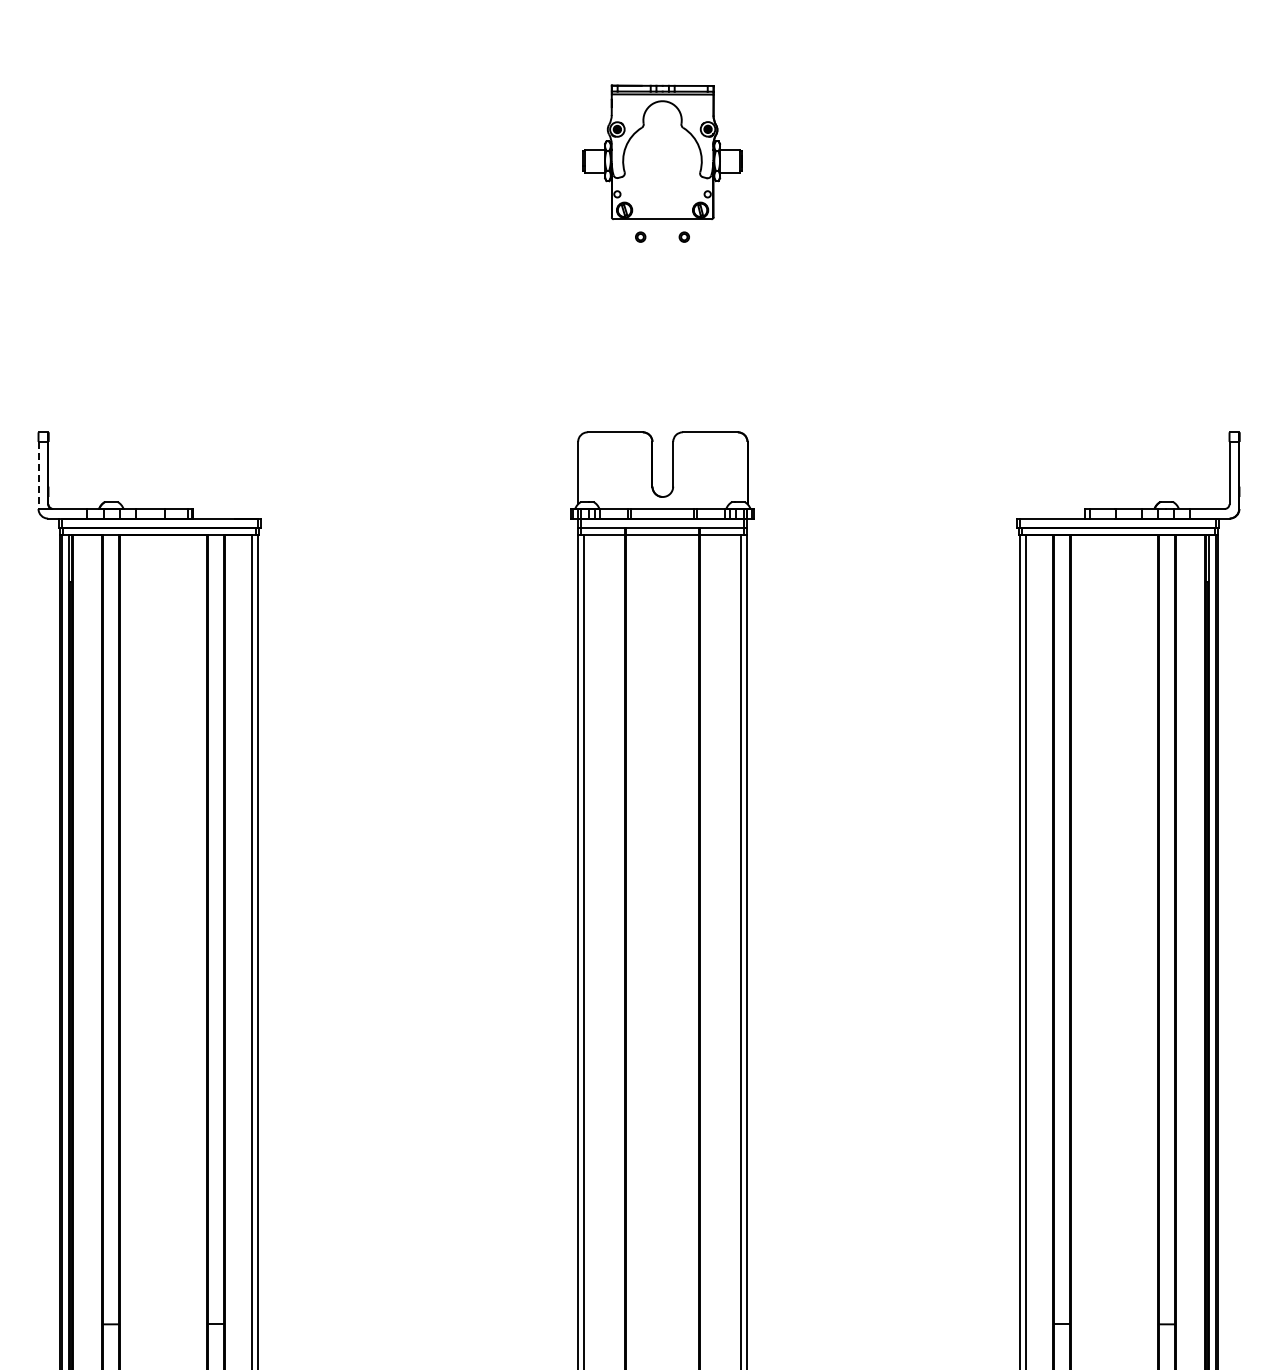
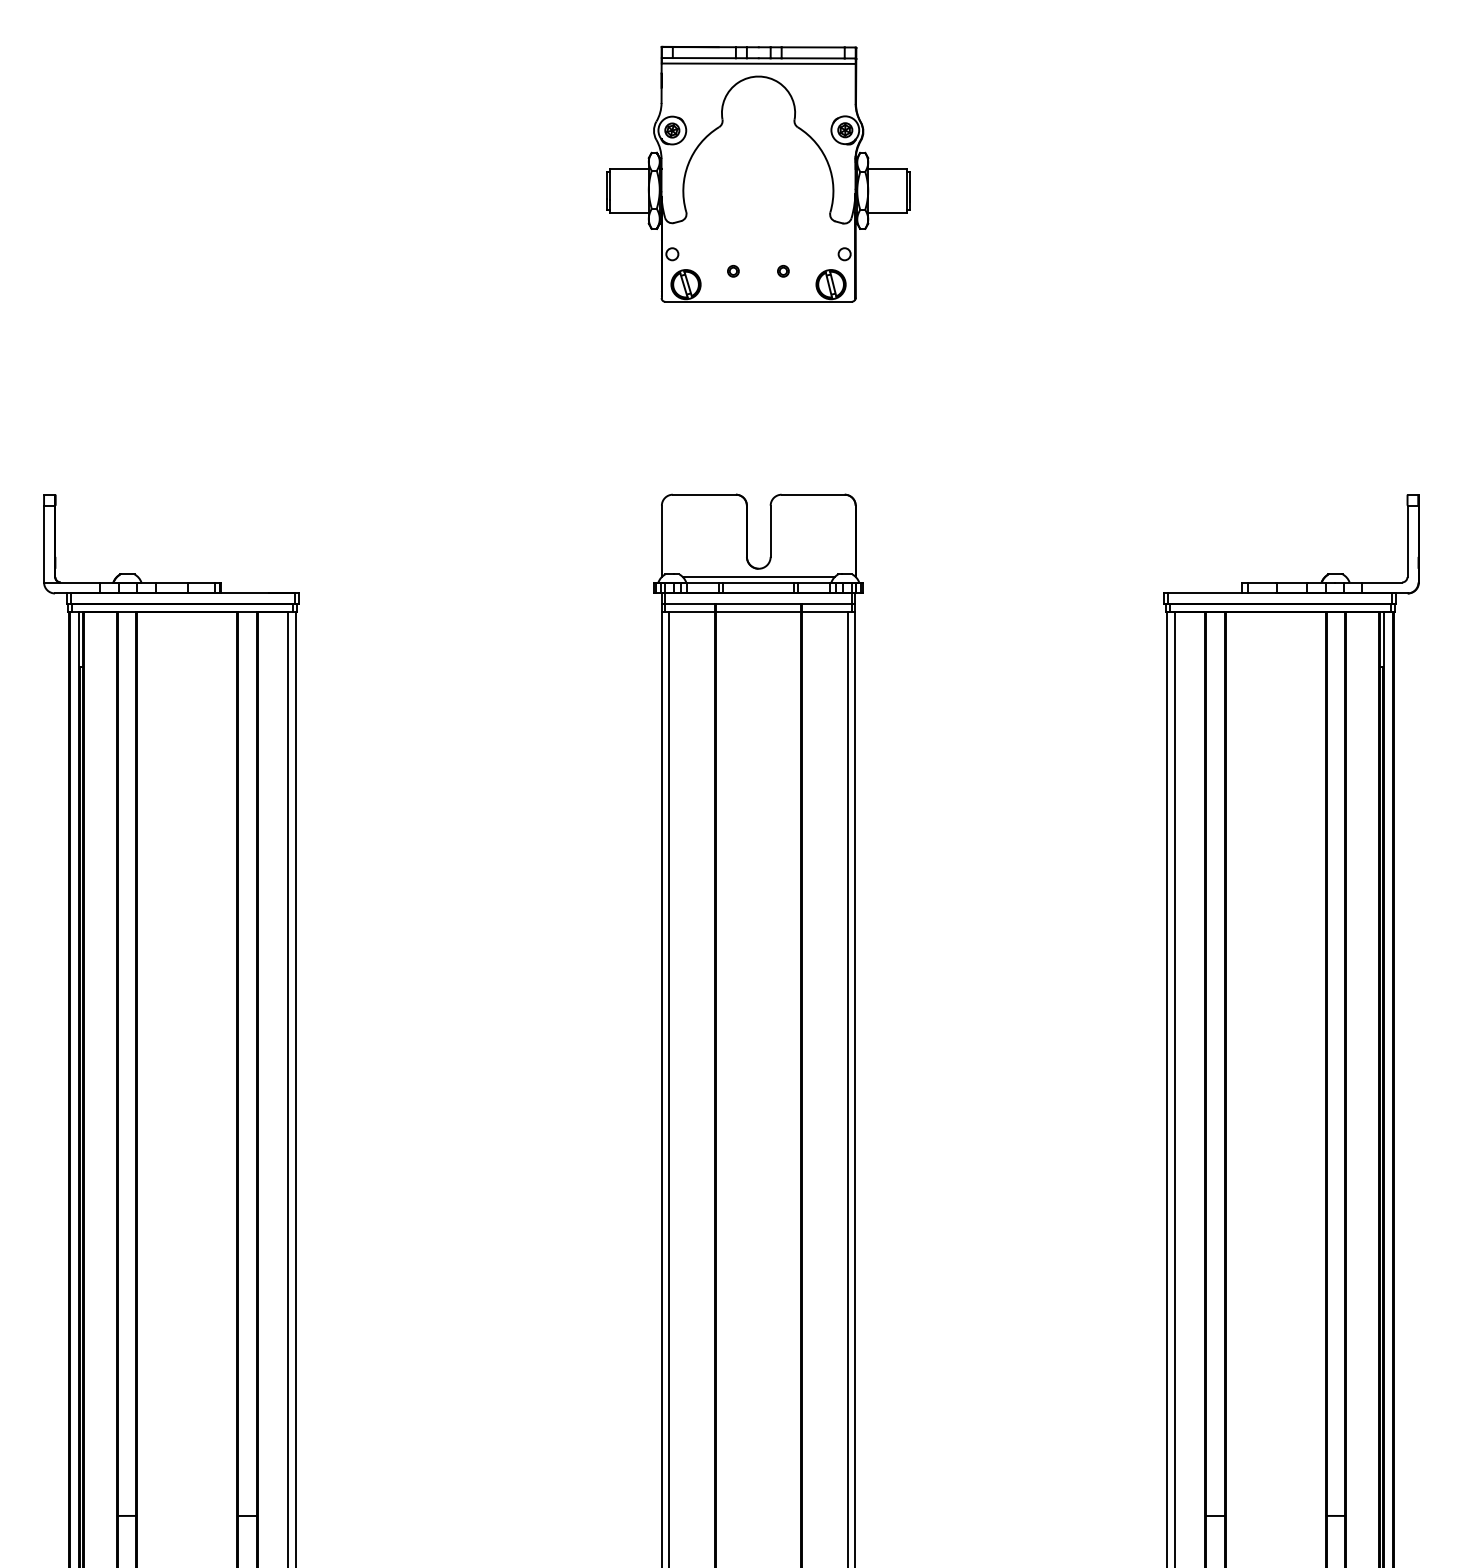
part: (662, 152) -> (758, 174), size x1.67
line: (38, 475) -> (44, 544), dashed -> solid
line: (662, 504) -> (758, 577), added

